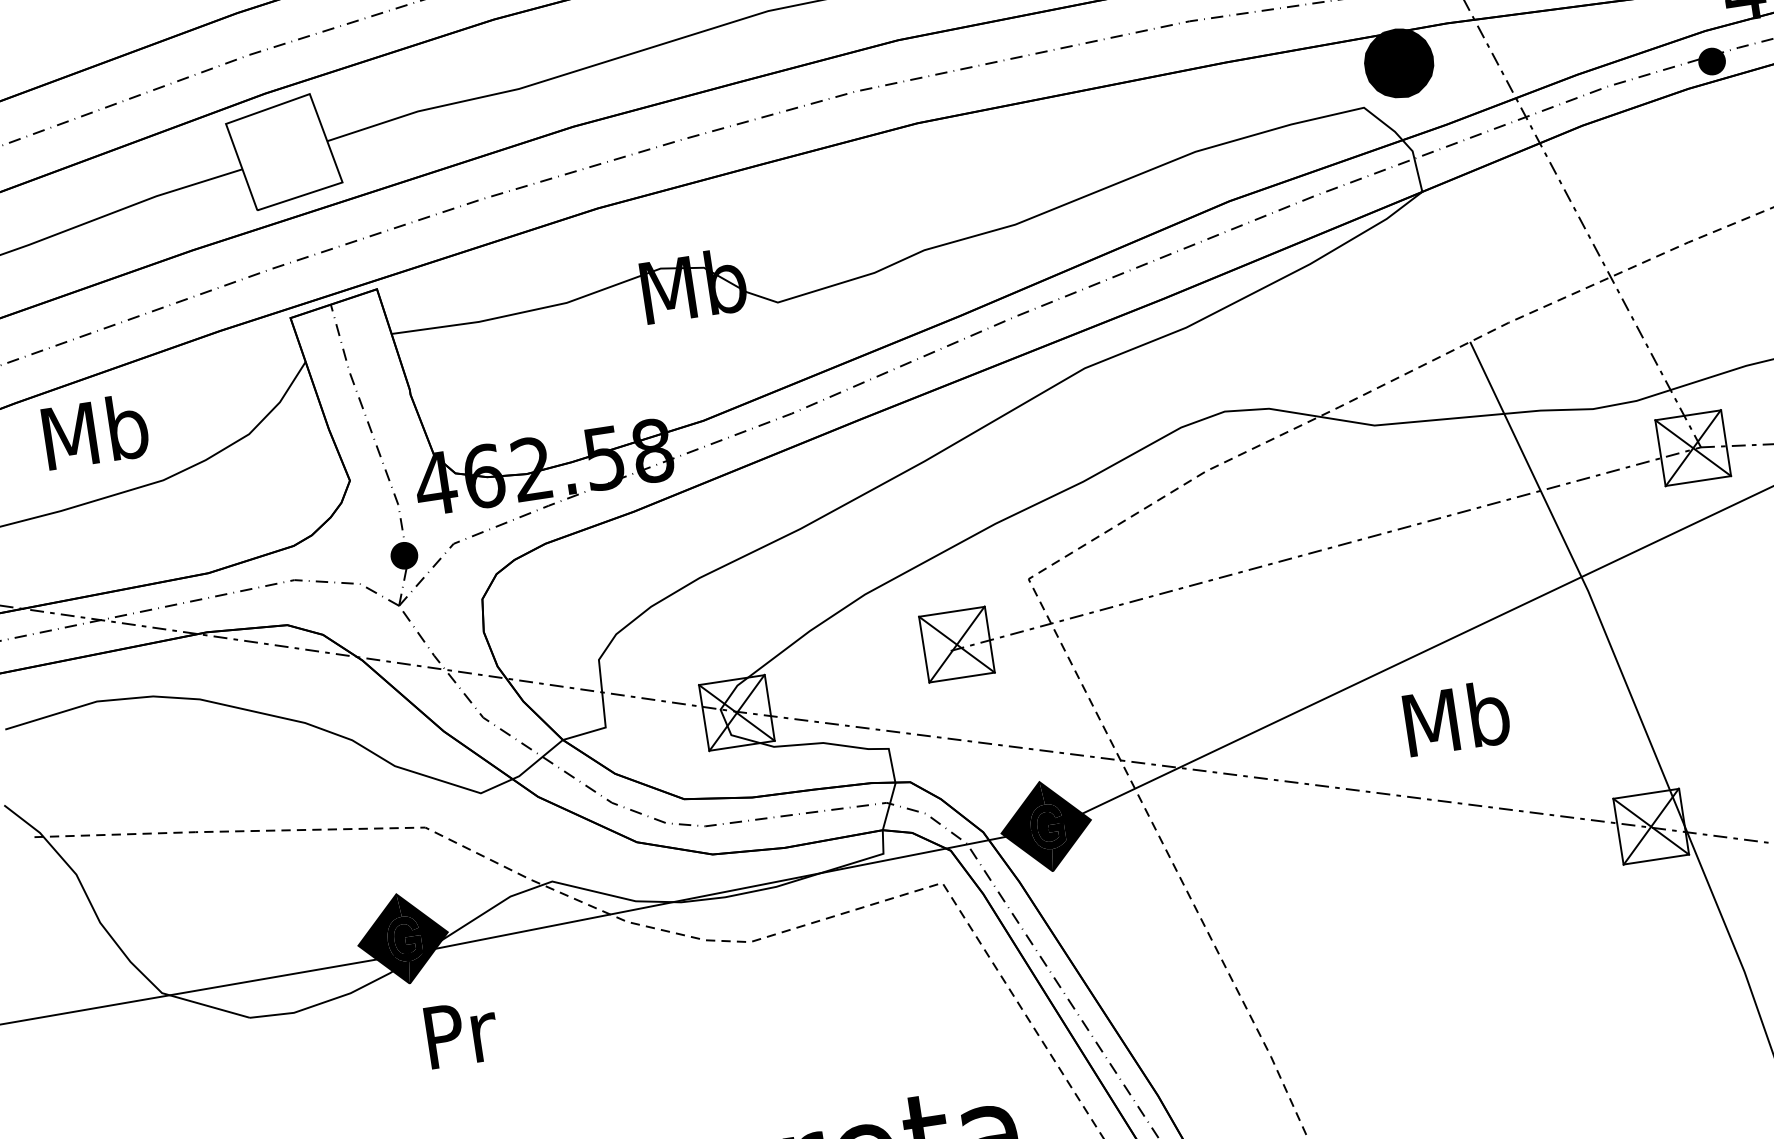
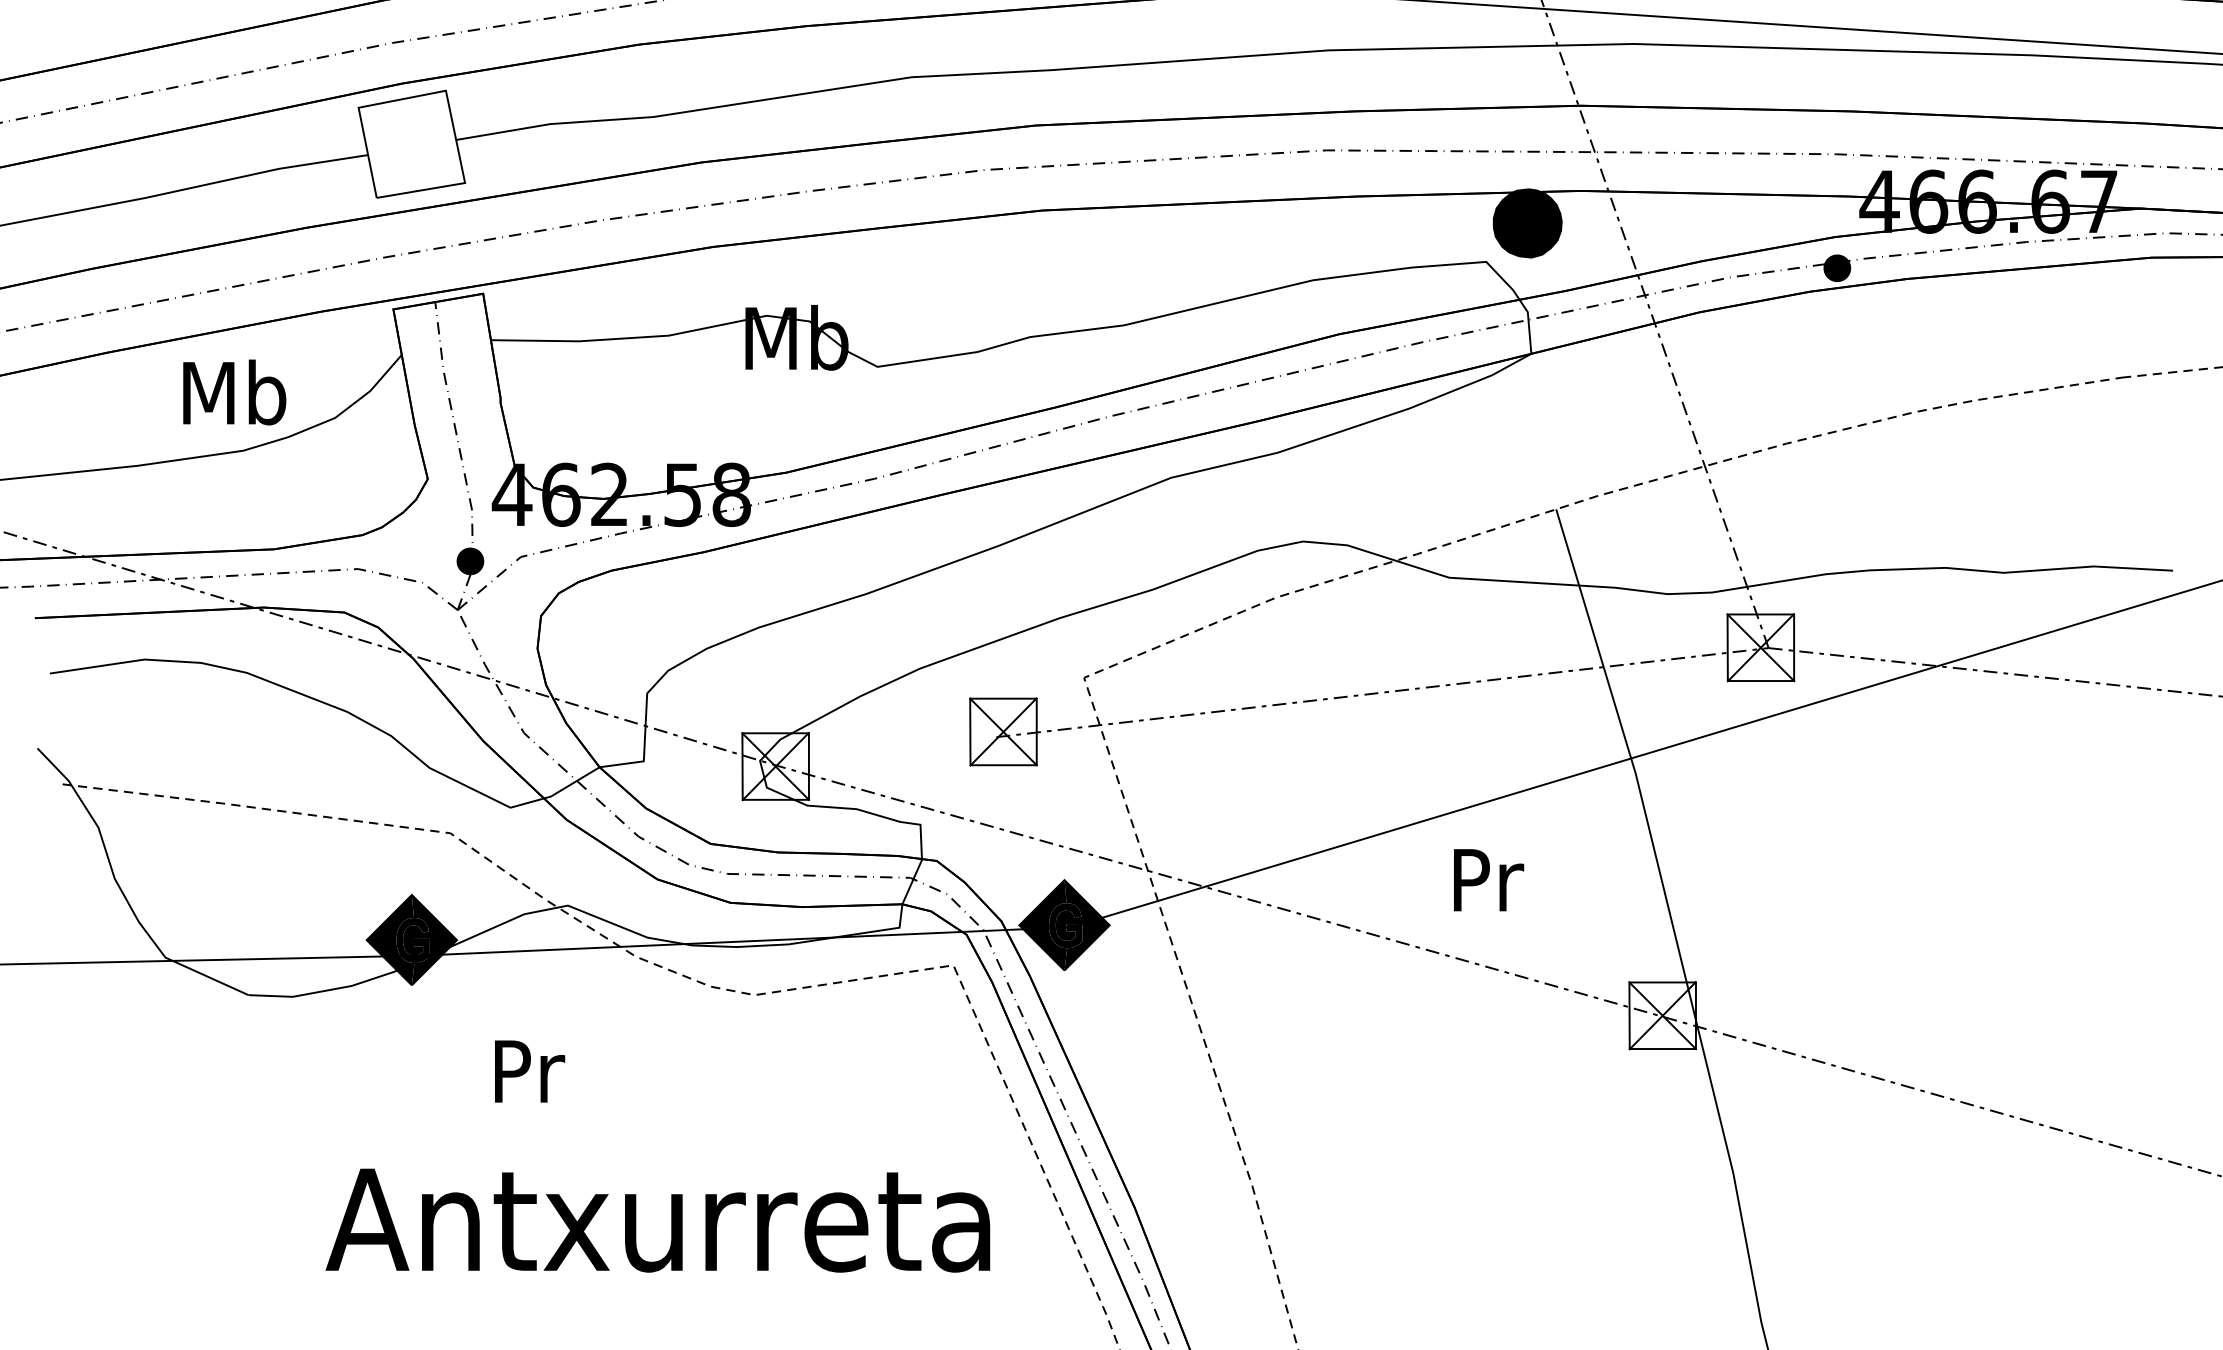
text: (95, 431) -> (234, 392), moved
text: (1456, 718) -> (1486, 879), Mb -> Pr
text: (462, 1033) -> (530, 1071), moved

